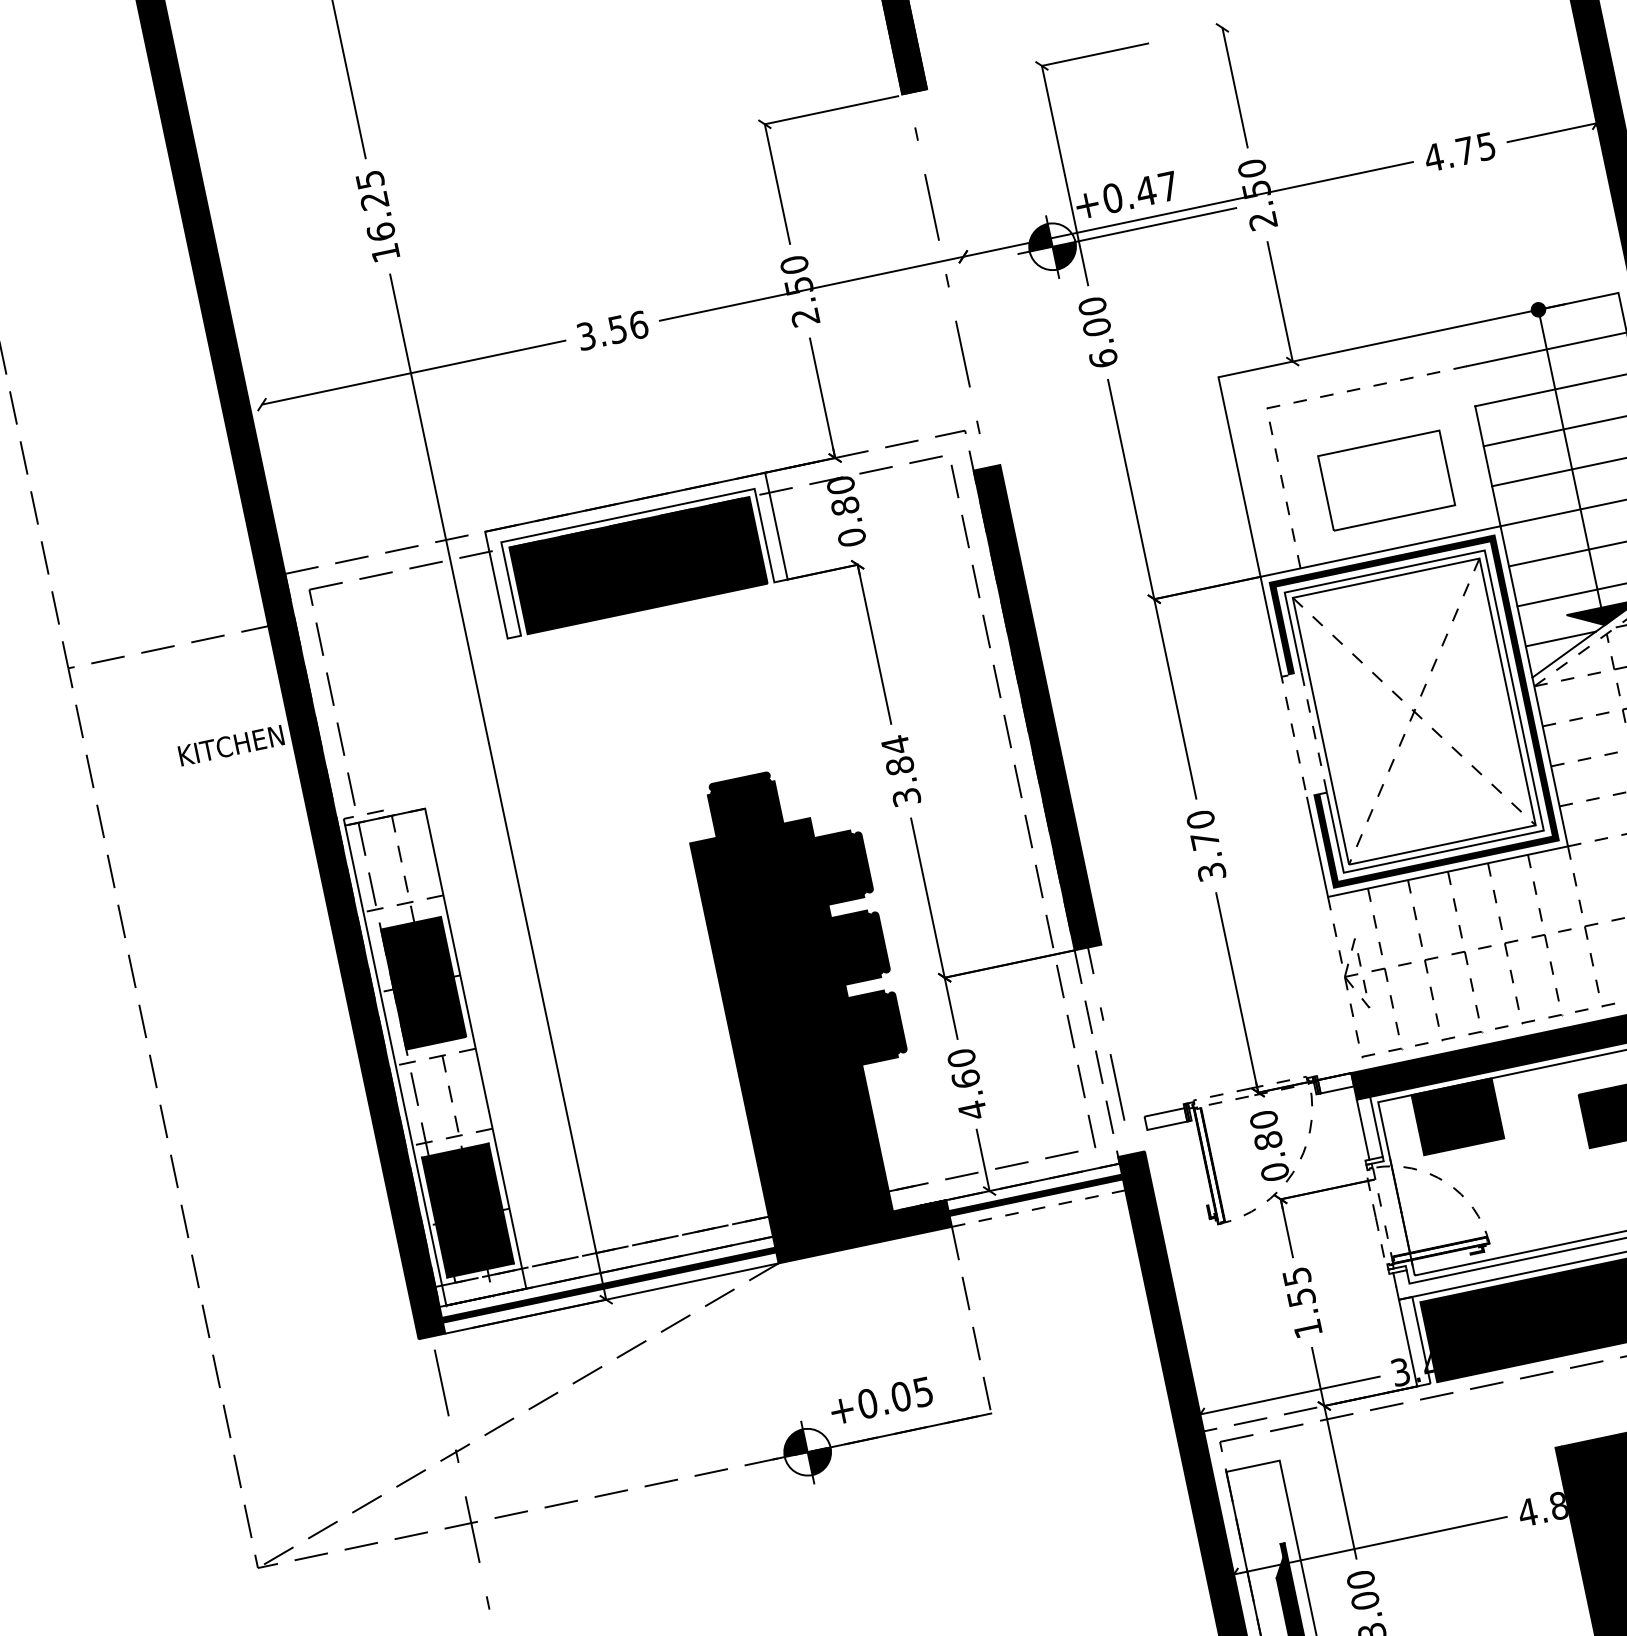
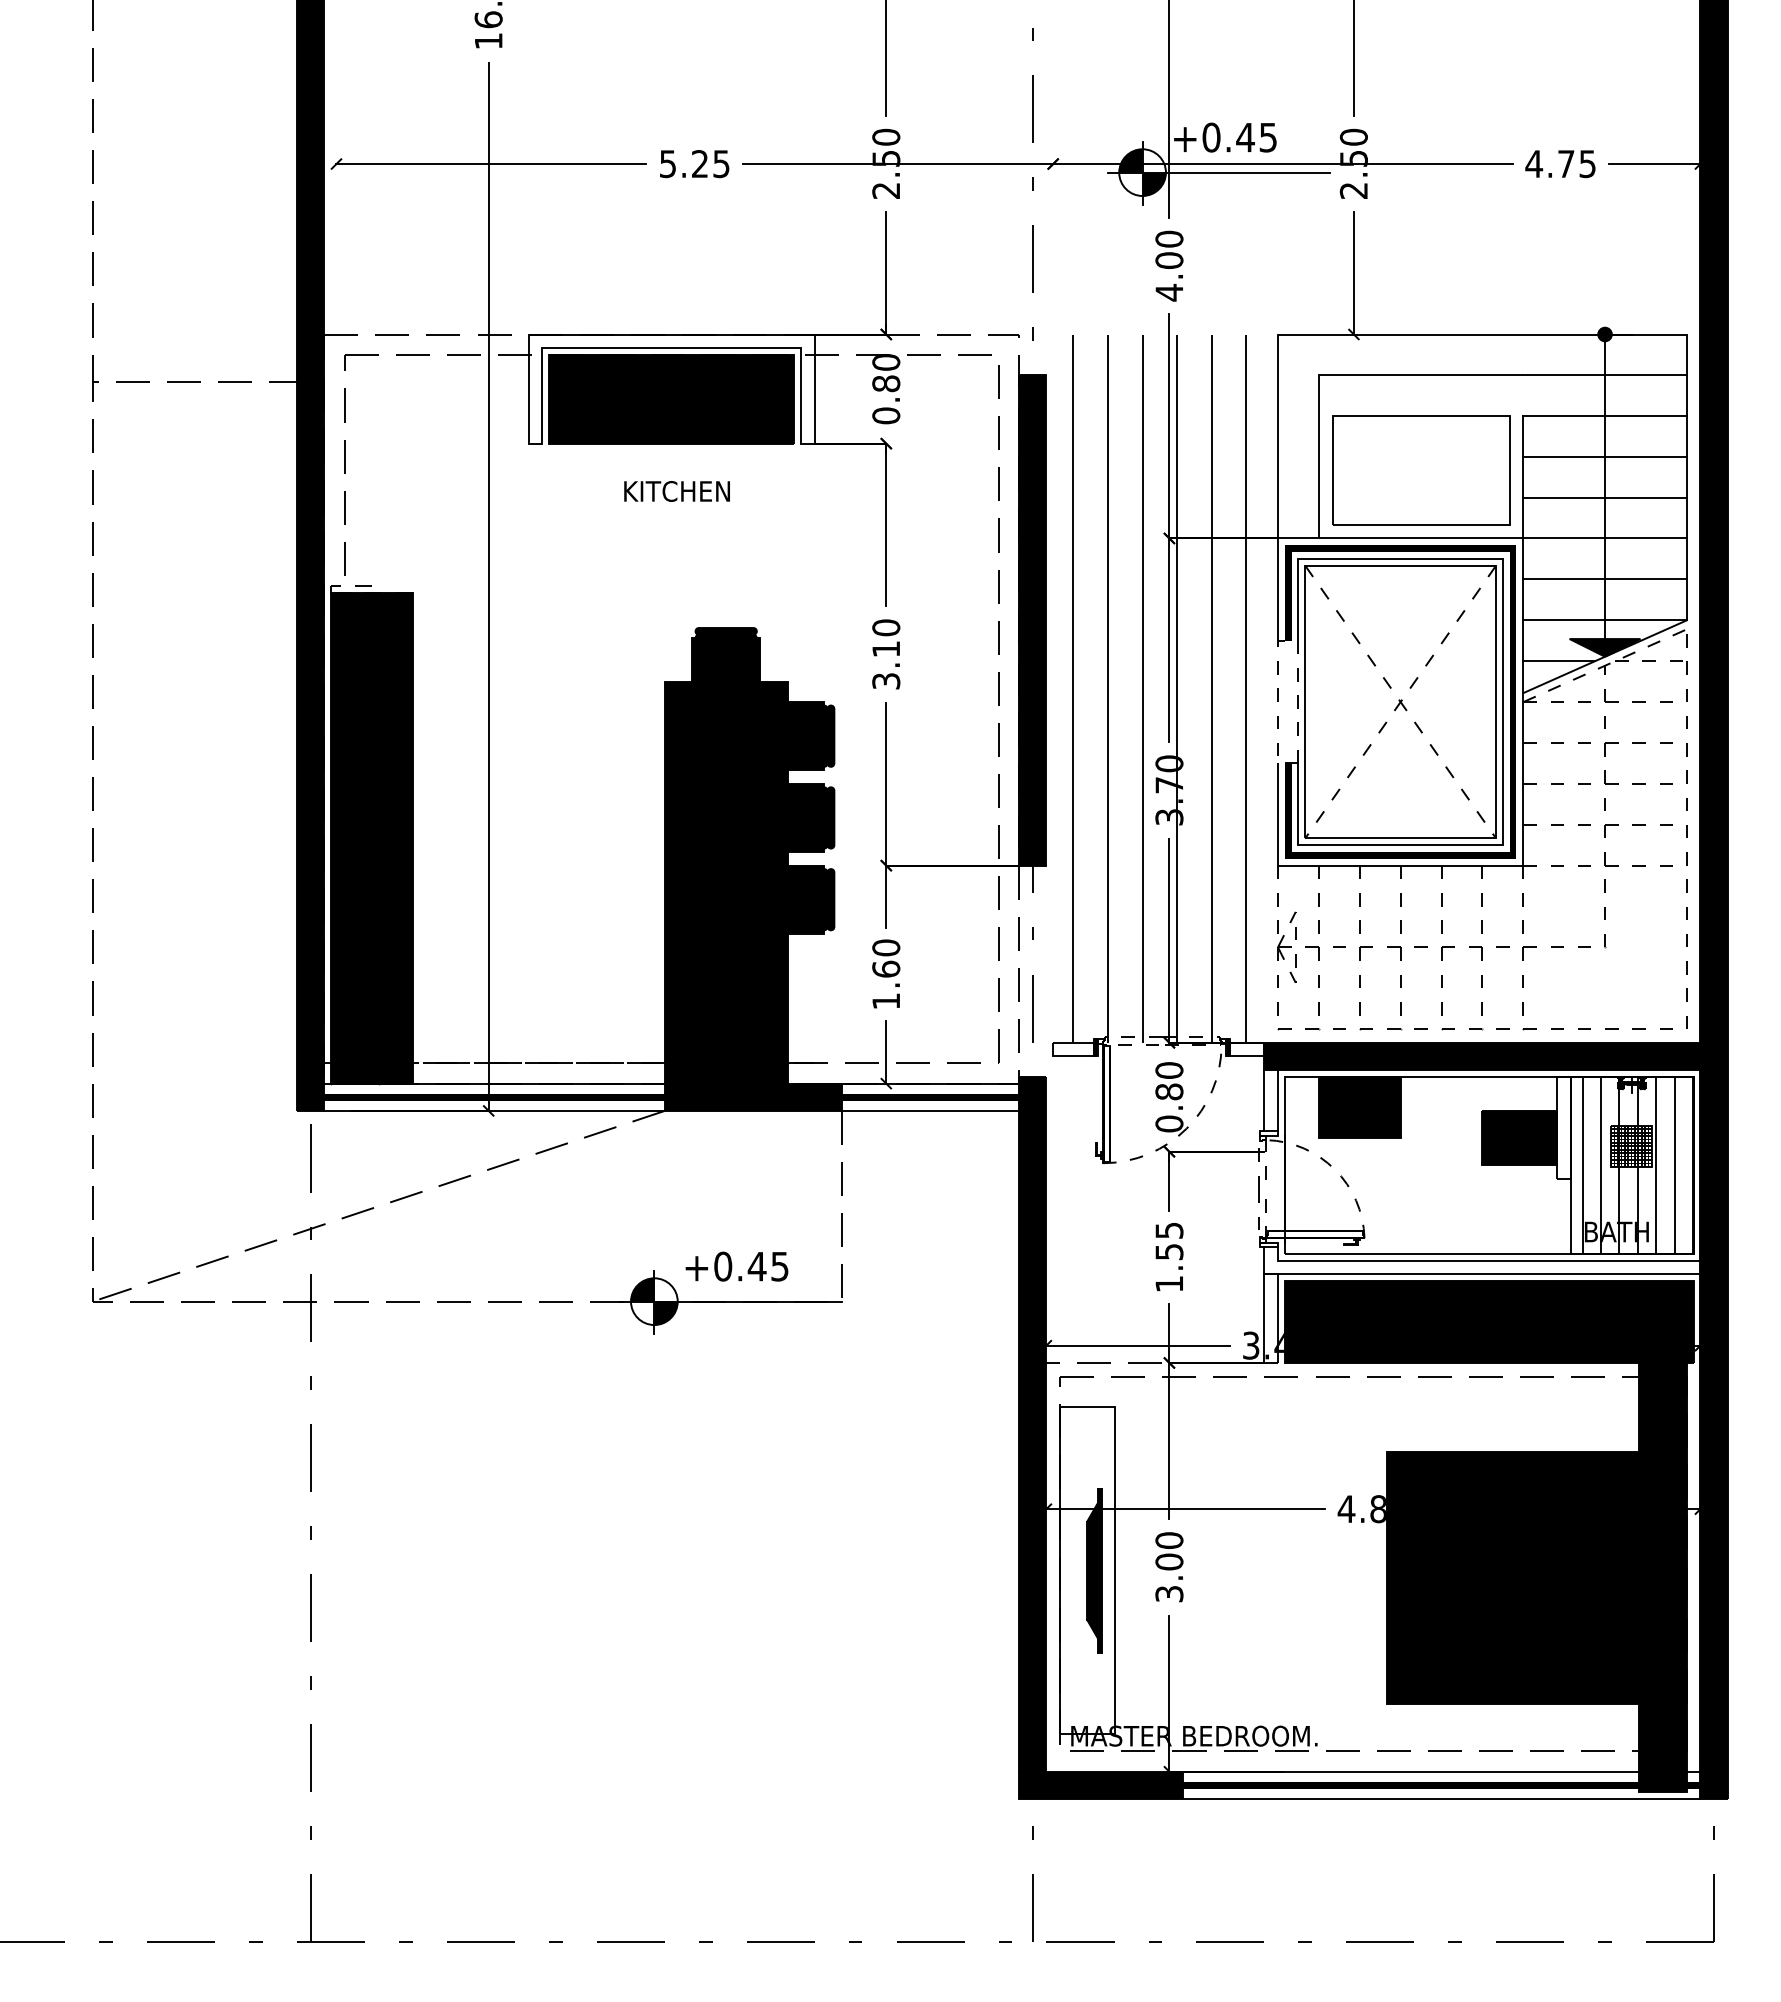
text: (1167, 186) -> (1267, 137), +0.47 -> +0.45
text: (613, 331) -> (695, 164), 3.56 -> 5.25
text: (1103, 358) -> (1169, 292), 6.00 -> 4.00
line: (1285, 403) -> (1338, 374), dashed -> solid
part: (1386, 480) -> (1421, 470), size x1.43
text: (230, 745) -> (676, 491), moved
hatch: (1175, 748) -> (1159, 688), added
text: (898, 755) -> (886, 638), 3.84 -> 3.10
fill: (435, 1057) -> (371, 838), added
text: (971, 1110) -> (885, 1001), 4.60 -> 1.60
line: (1038, 1208) -> (930, 1110), dashed -> solid
text: (900, 1396) -> (756, 1266), +0.05 -> +0.45

